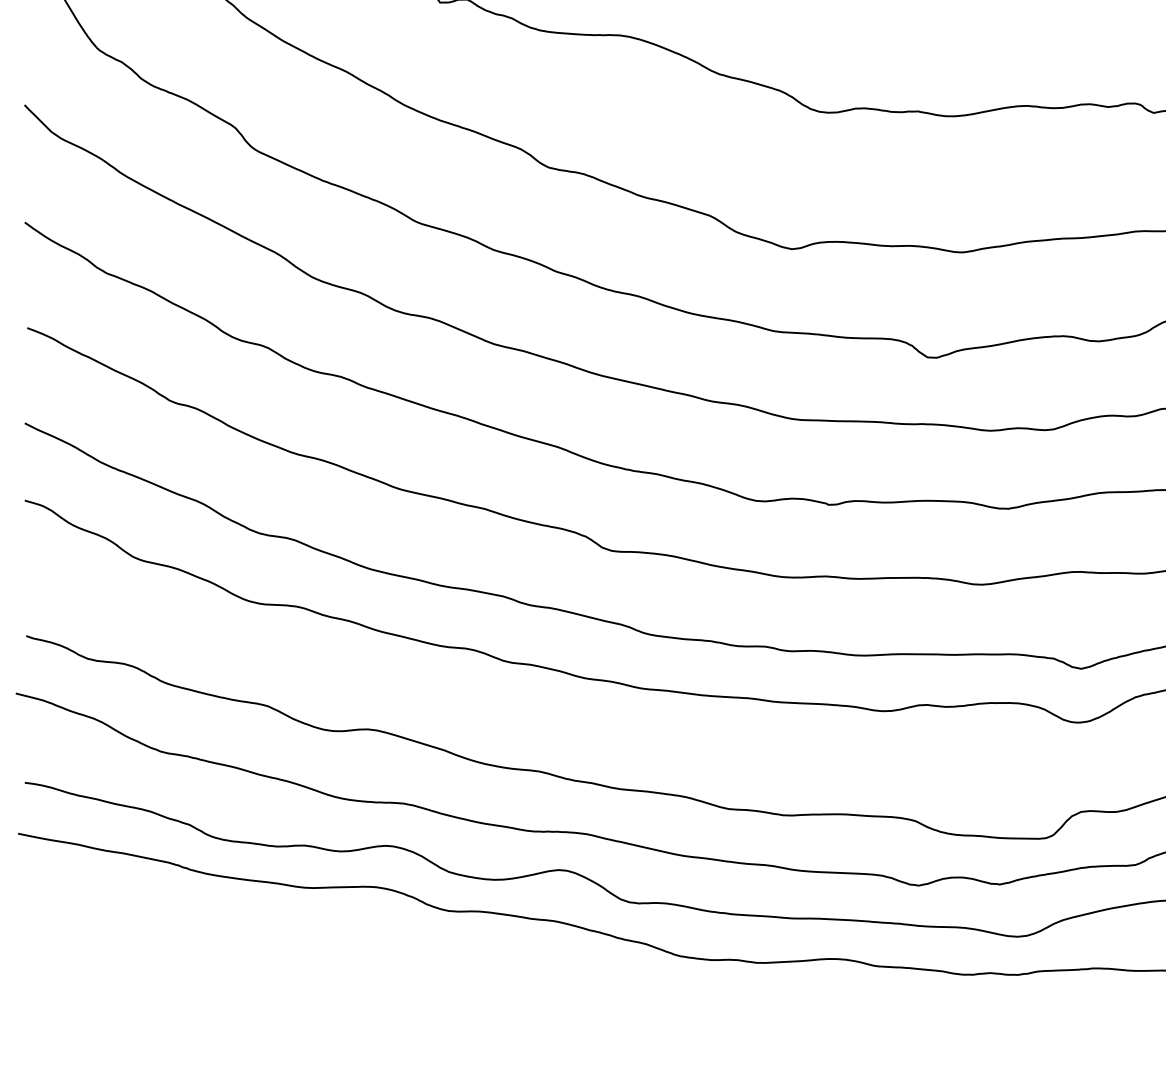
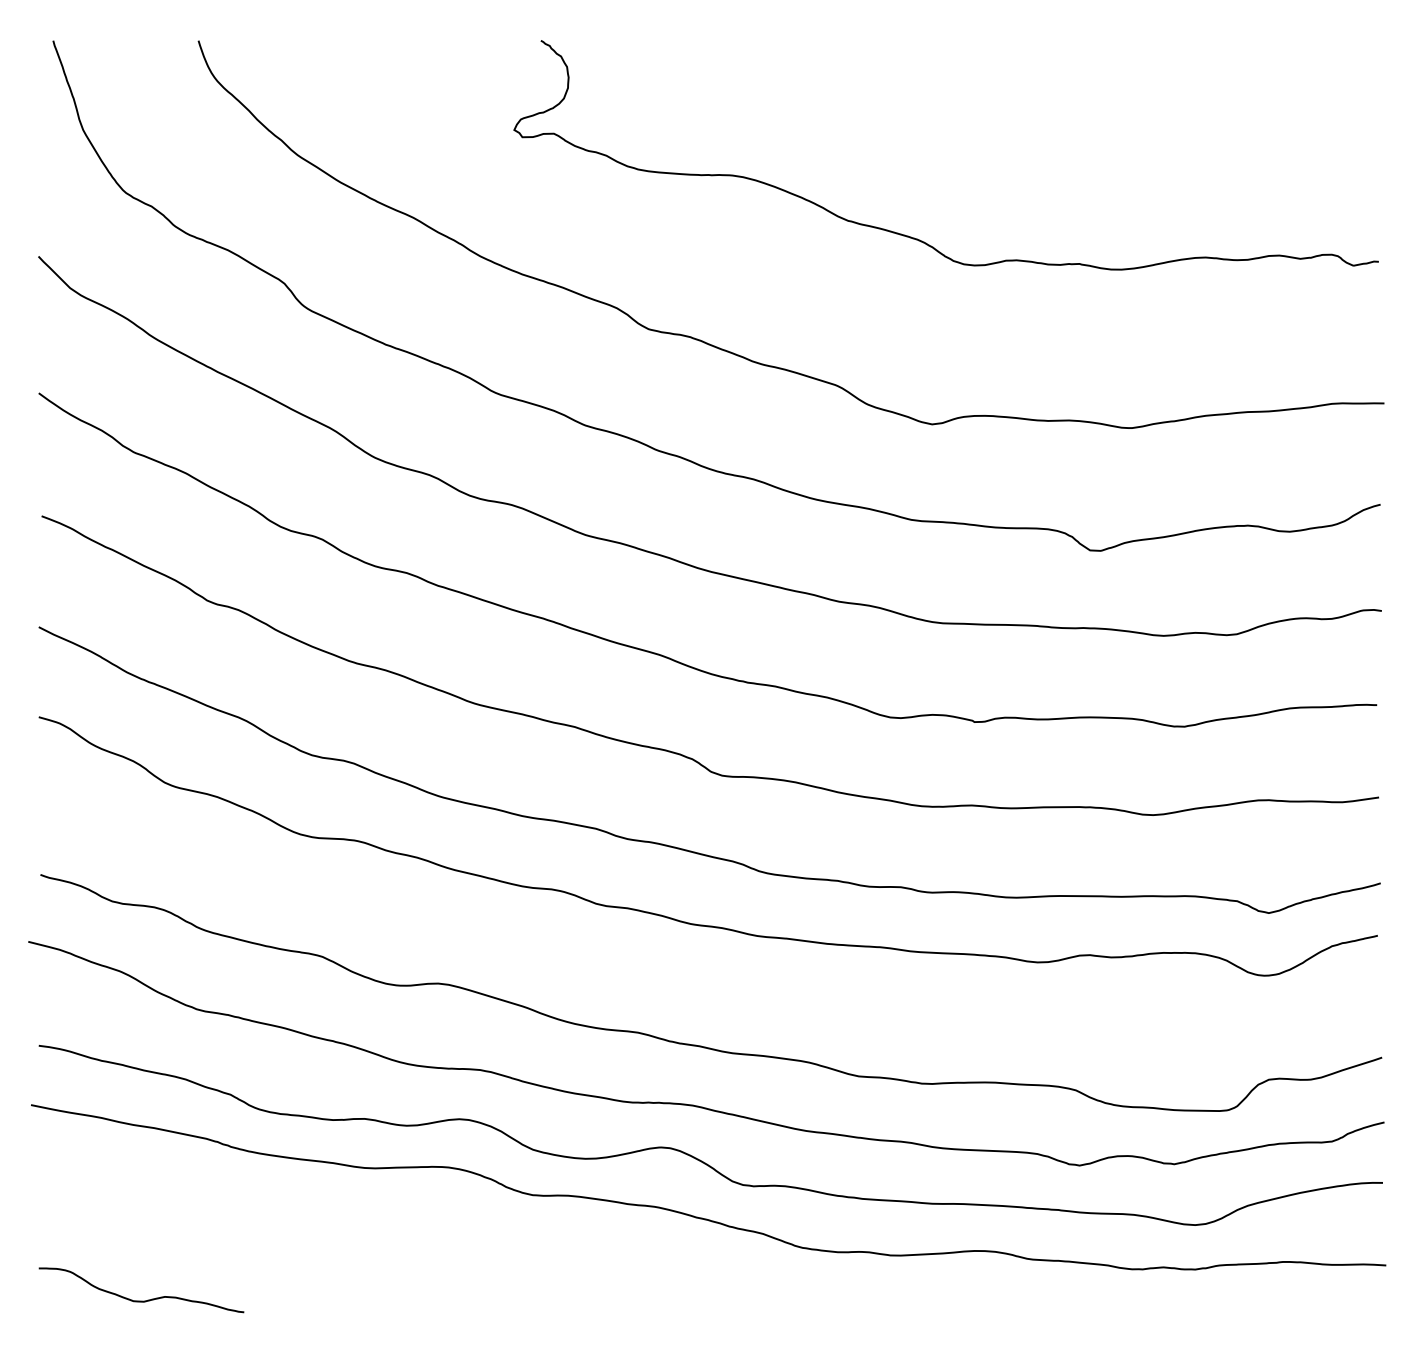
curve: (112, 1001) -> (141, 1300), added

